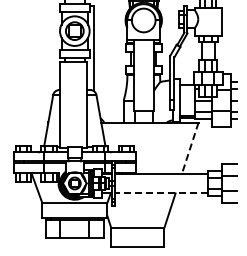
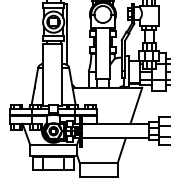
line: (190, 148) -> (136, 106), dashed -> solid
line: (161, 193) -> (115, 138), dashed -> solid

